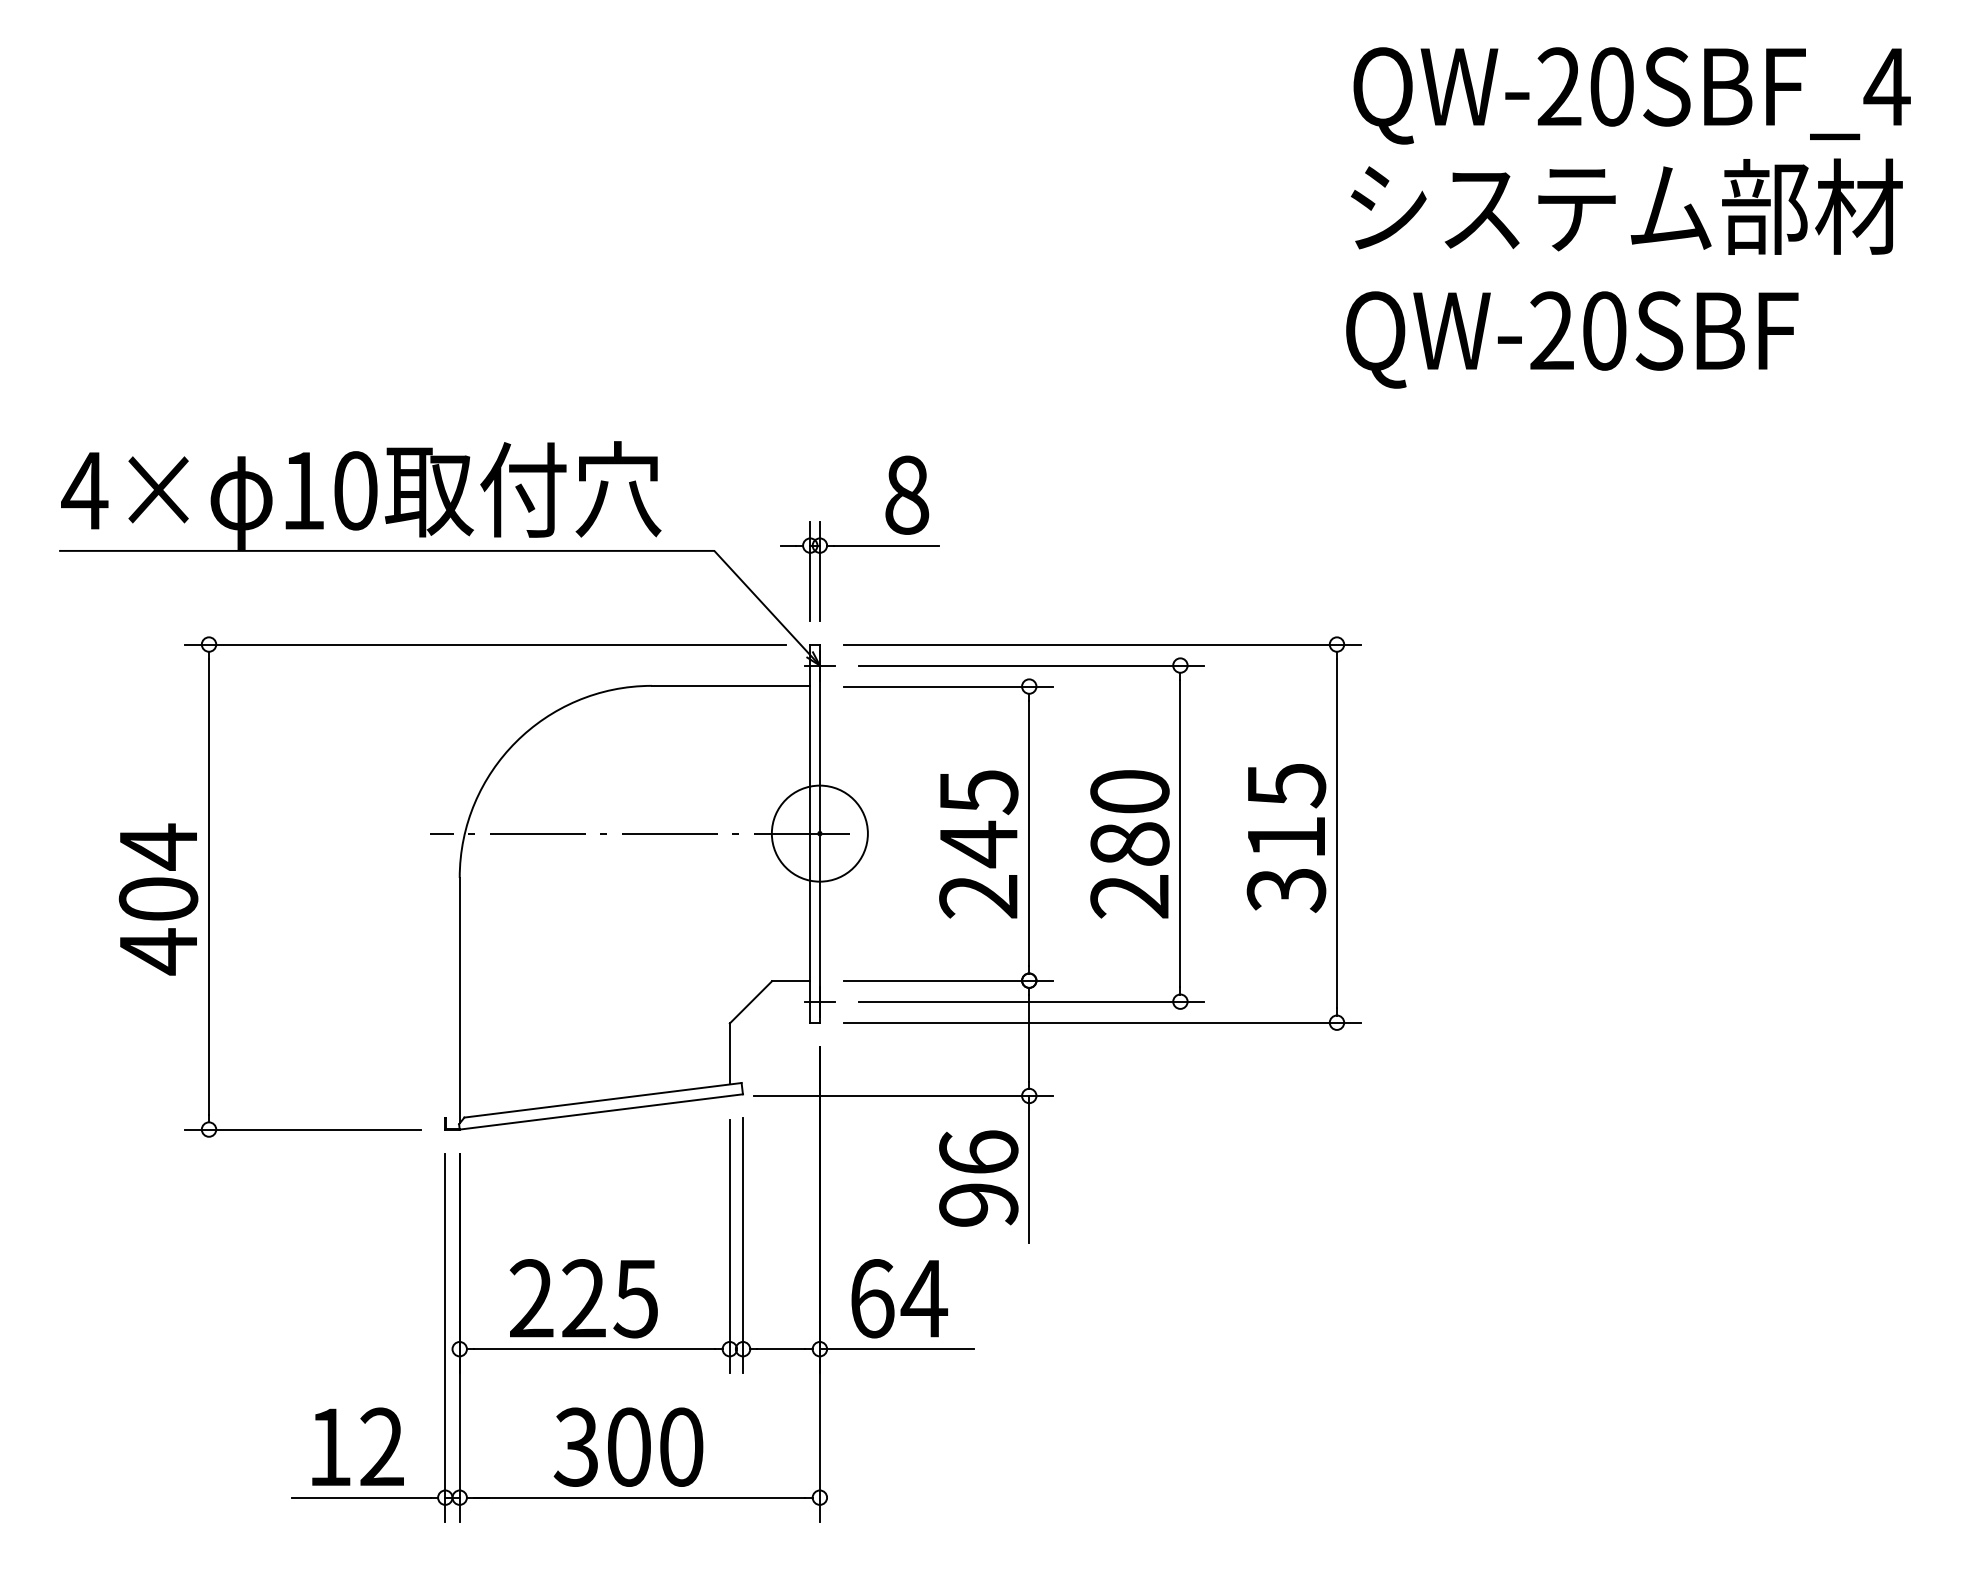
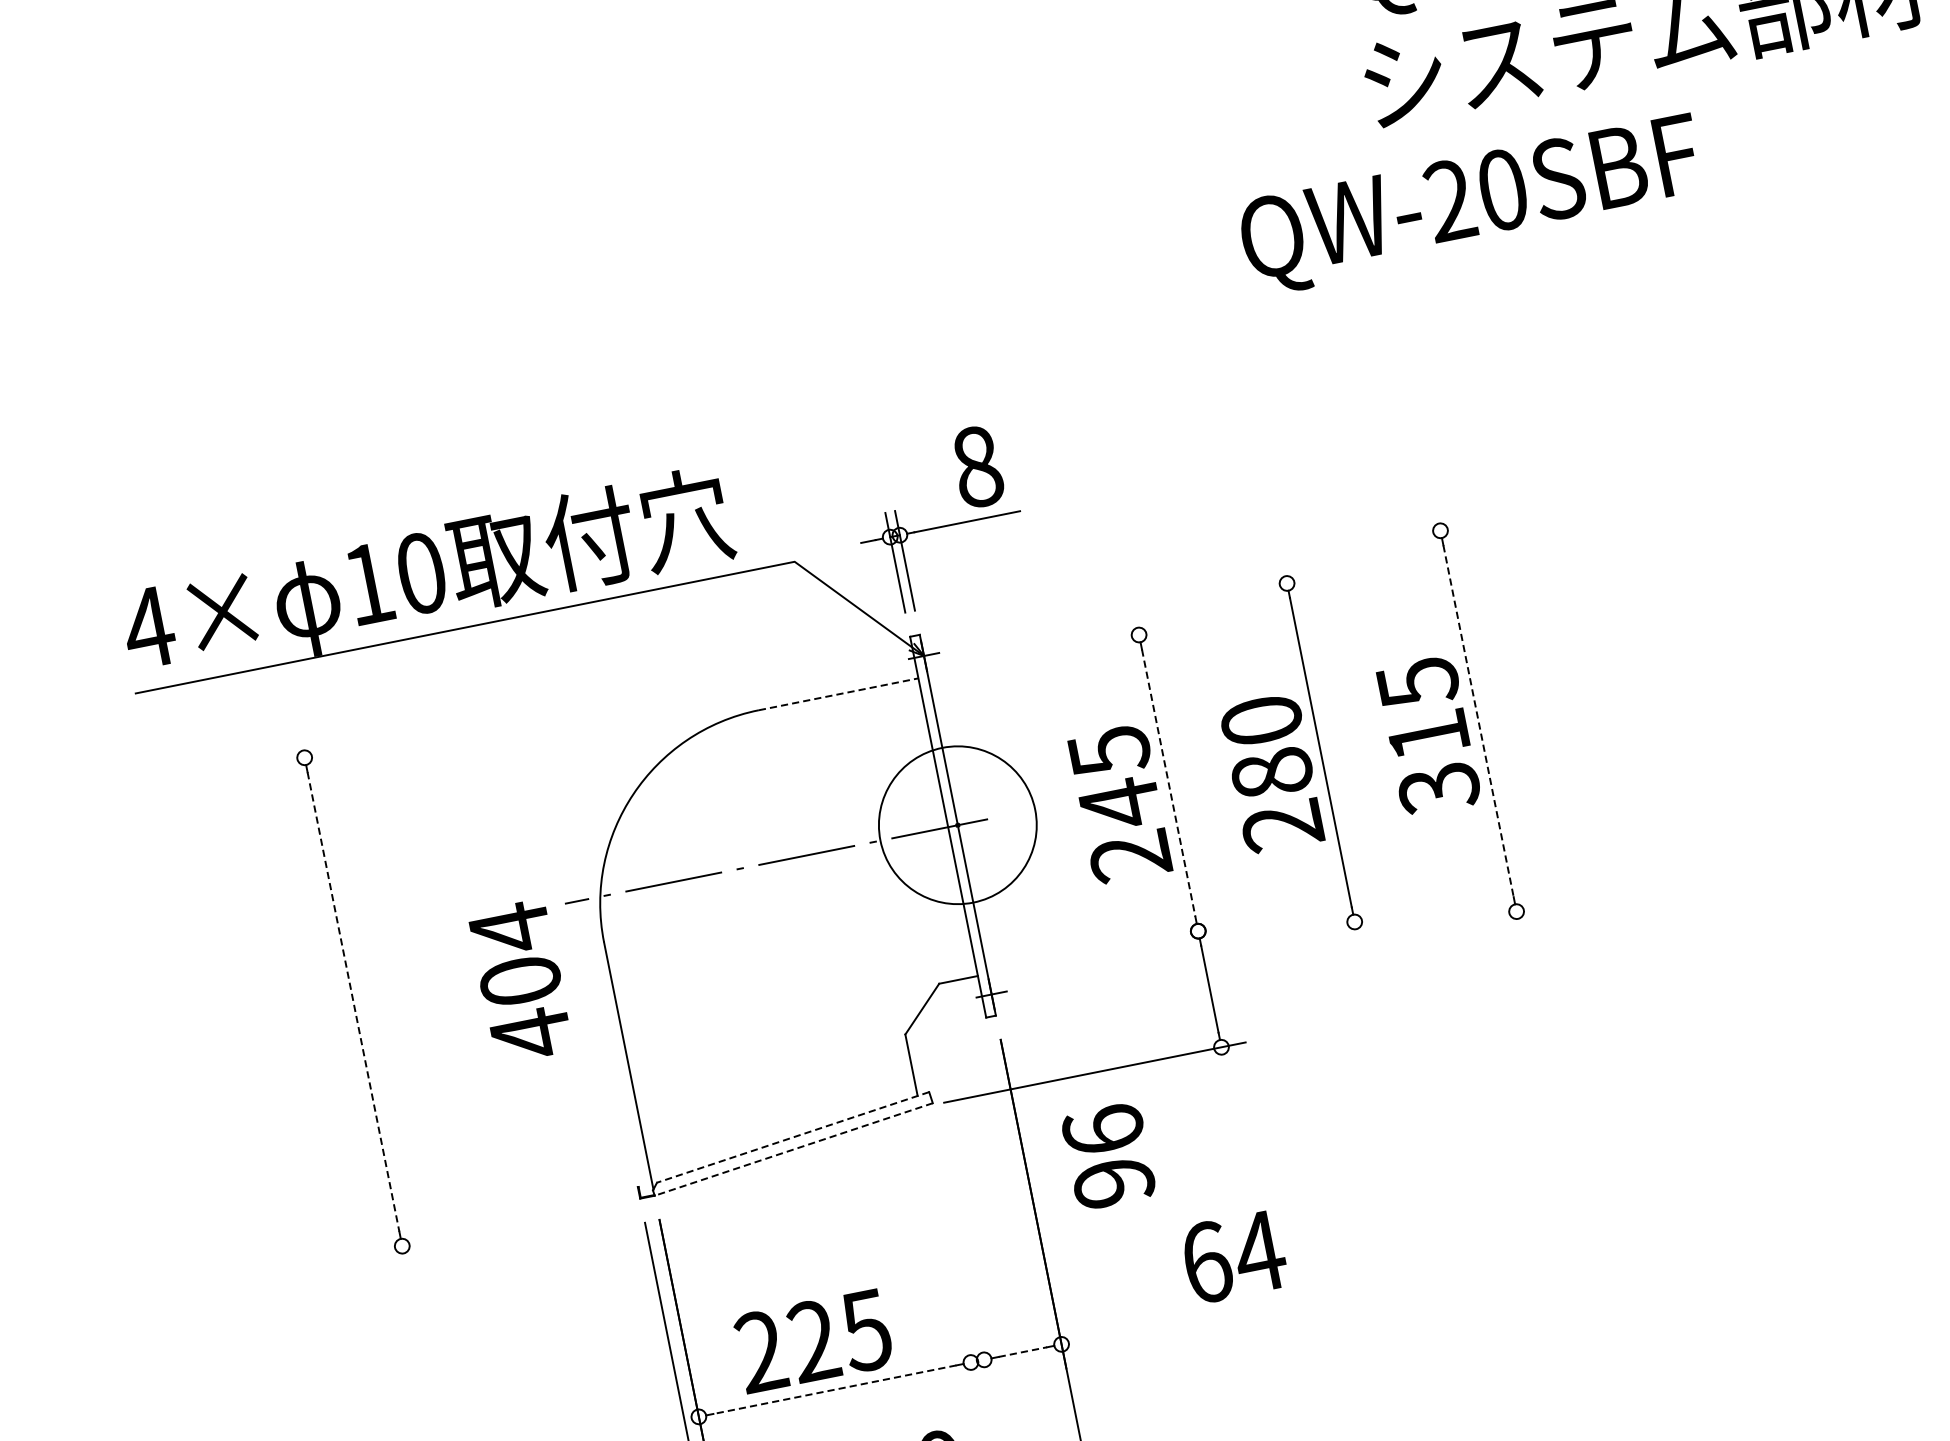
text: (1572, 339) -> (1472, 204), moved
line: (485, 644) -> (583, 702), removed
line: (1101, 644) -> (1203, 578), removed
line: (1031, 665) -> (1137, 613), removed
line: (731, 685) -> (839, 693), solid -> dashed
line: (948, 686) -> (1057, 651), removed
circle: (819, 833) -> (957, 825), size x1.6
line: (1029, 833) -> (1168, 782), solid -> dashed
line: (1336, 833) -> (1478, 721), solid -> dashed
line: (209, 887) -> (354, 1002), solid -> dashed
text: (158, 899) -> (520, 981), moved
line: (948, 980) -> (1116, 947), removed
line: (1031, 1001) -> (1204, 951), removed
line: (1101, 1022) -> (1279, 958), removed
line: (603, 1100) -> (793, 1137), solid -> dashed
line: (601, 1111) -> (793, 1149), solid -> dashed
line: (303, 1129) -> (497, 1227), removed
line: (1029, 1169) -> (1236, 1121), removed
text: (978, 1178) -> (1108, 1156), moved
line: (743, 1245) -> (963, 1255), removed
line: (729, 1246) -> (949, 1259), removed
text: (899, 1298) -> (1234, 1256), moved
line: (594, 1349) -> (834, 1390), solid -> dashed
line: (781, 1349) -> (1022, 1352), solid -> dashed
line: (896, 1349) -> (1138, 1329), removed

